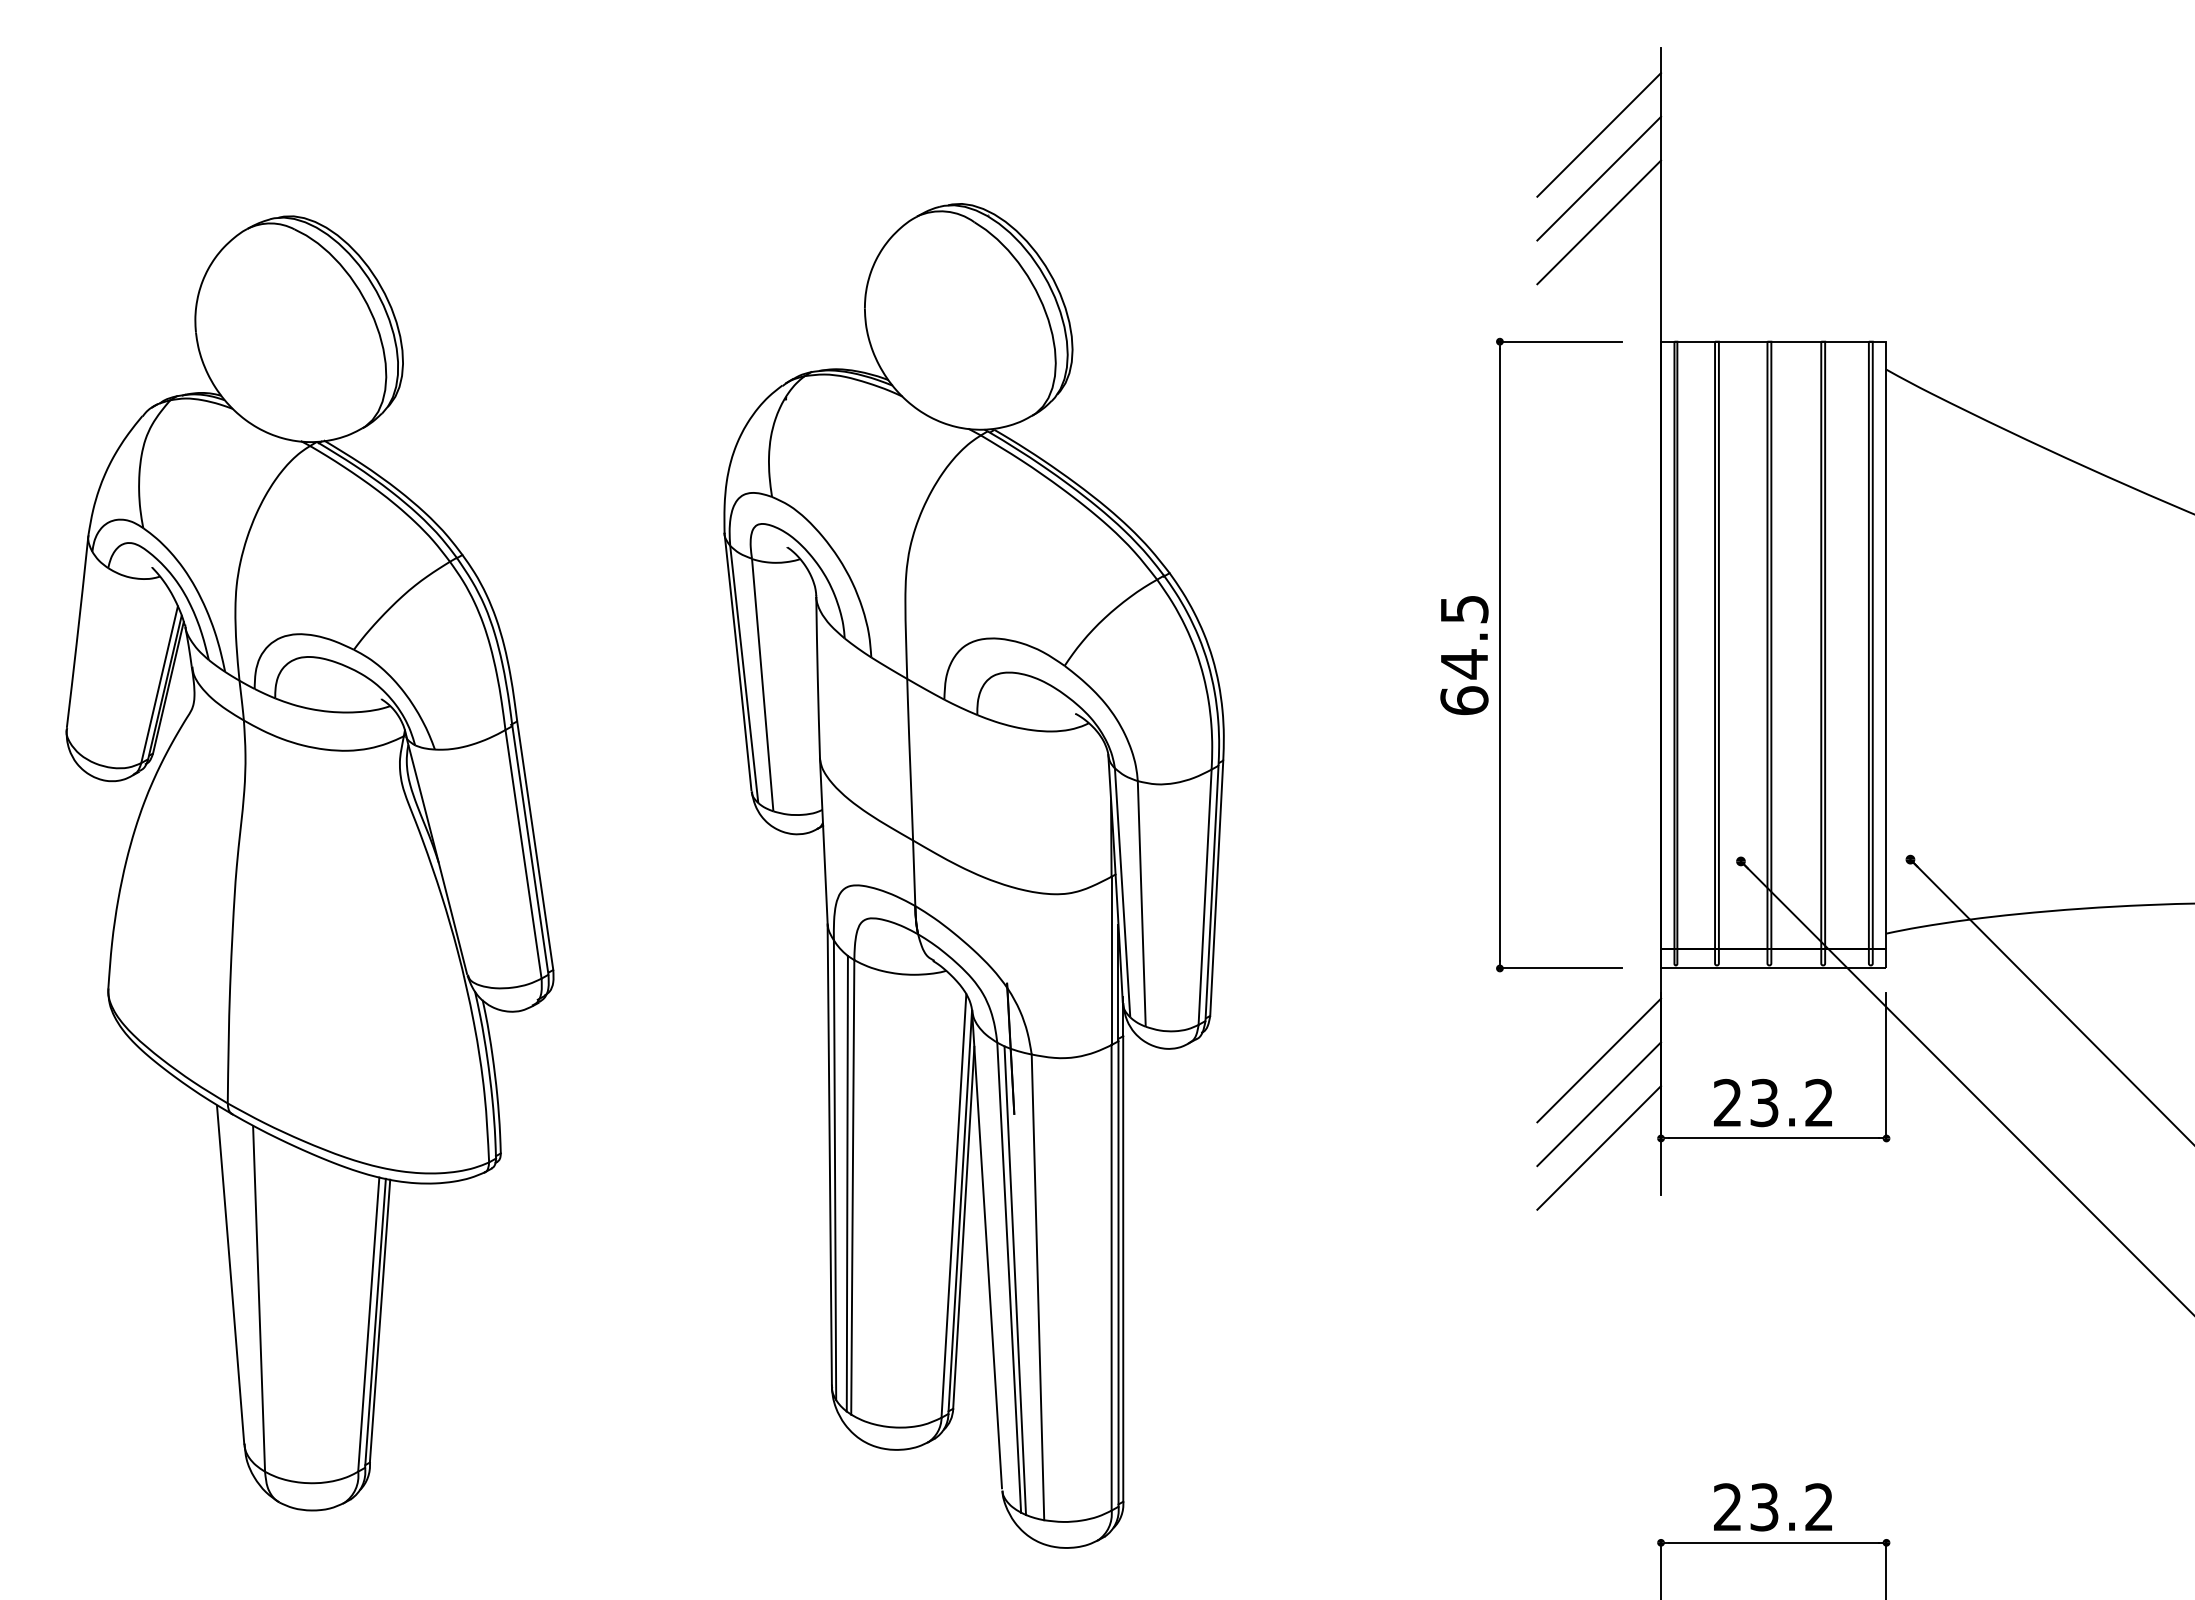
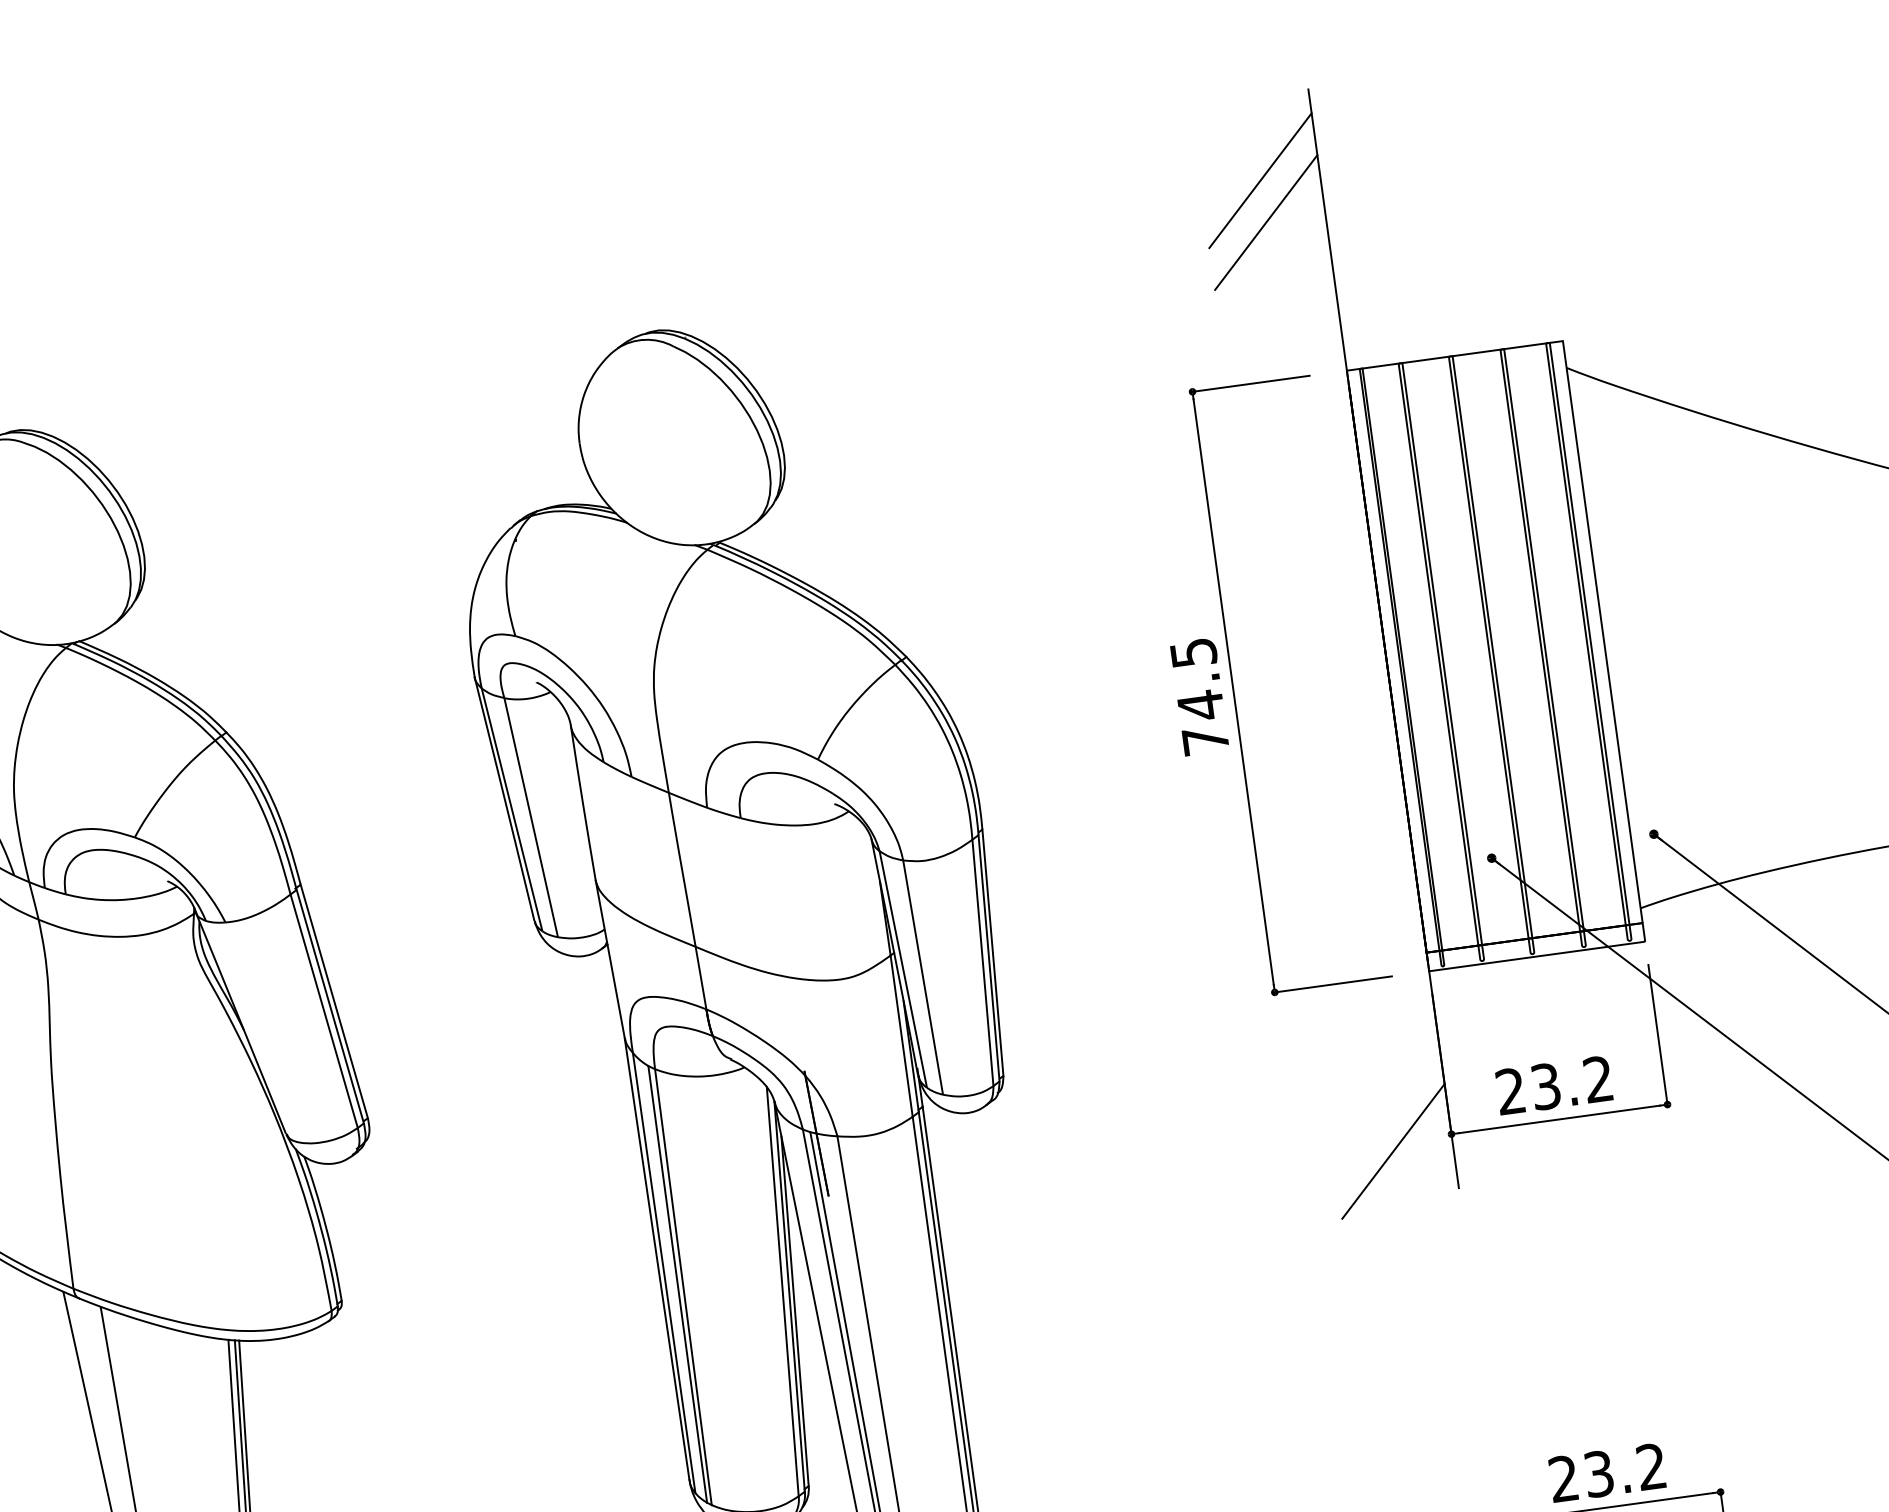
line: (1599, 222) -> (1272, 264), removed
text: (1464, 700) -> (1205, 740), 64.5 -> 74.5
line: (1599, 1060) -> (1382, 1067), removed
line: (1599, 1104) -> (1388, 1109), removed

